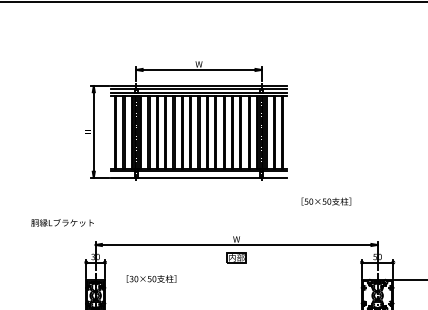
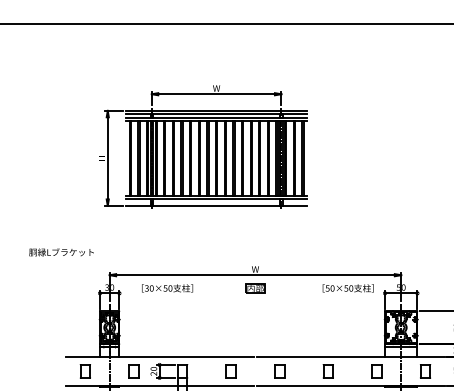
text: (325, 201) -> (347, 288), moved
text: (62, 223) -> (61, 252), moved
text: (151, 279) -> (167, 288), moved

